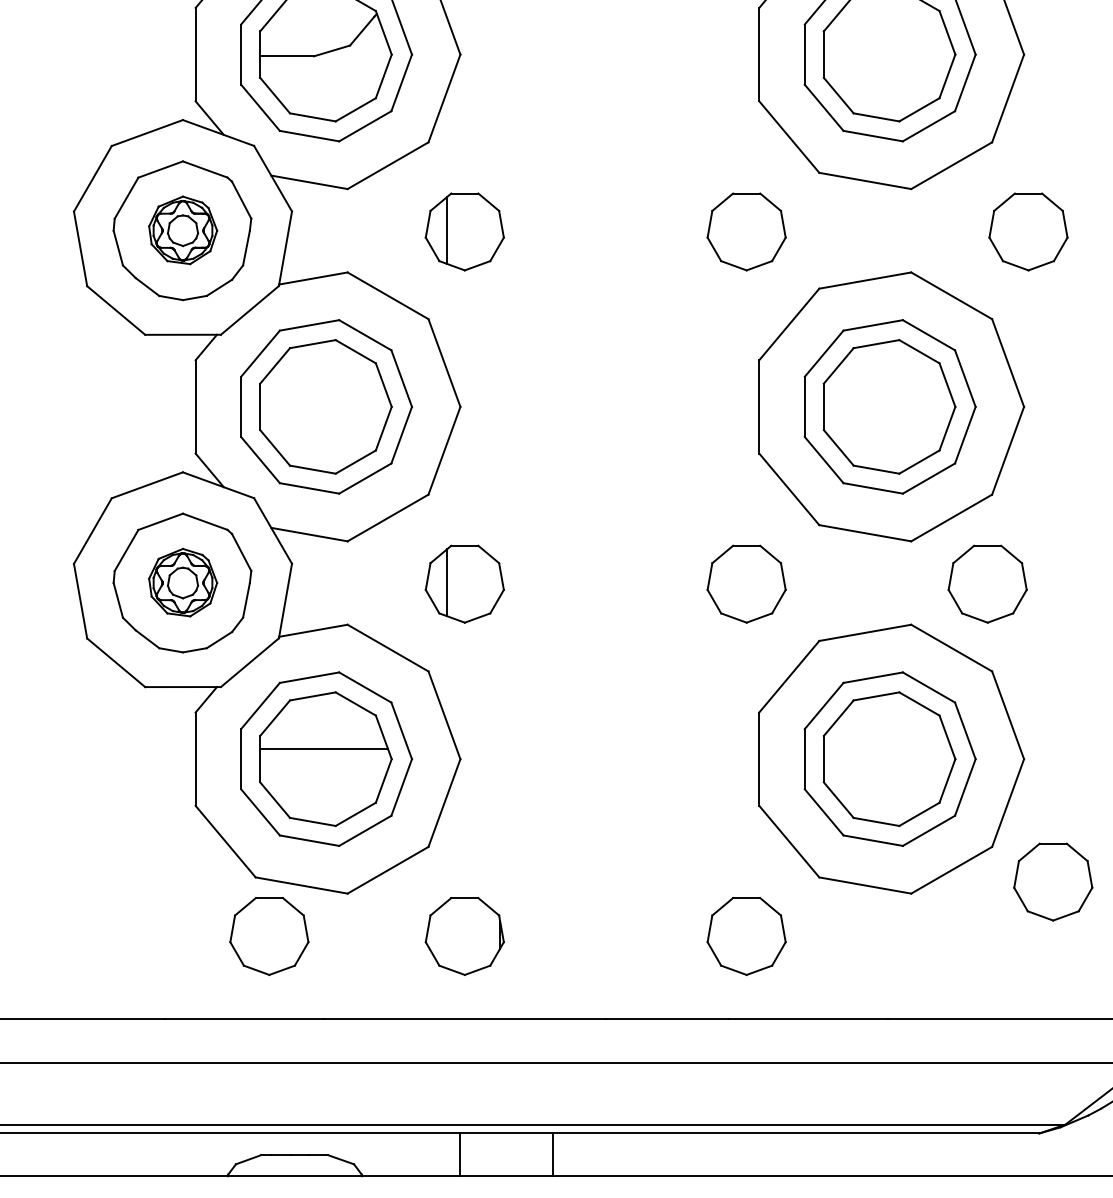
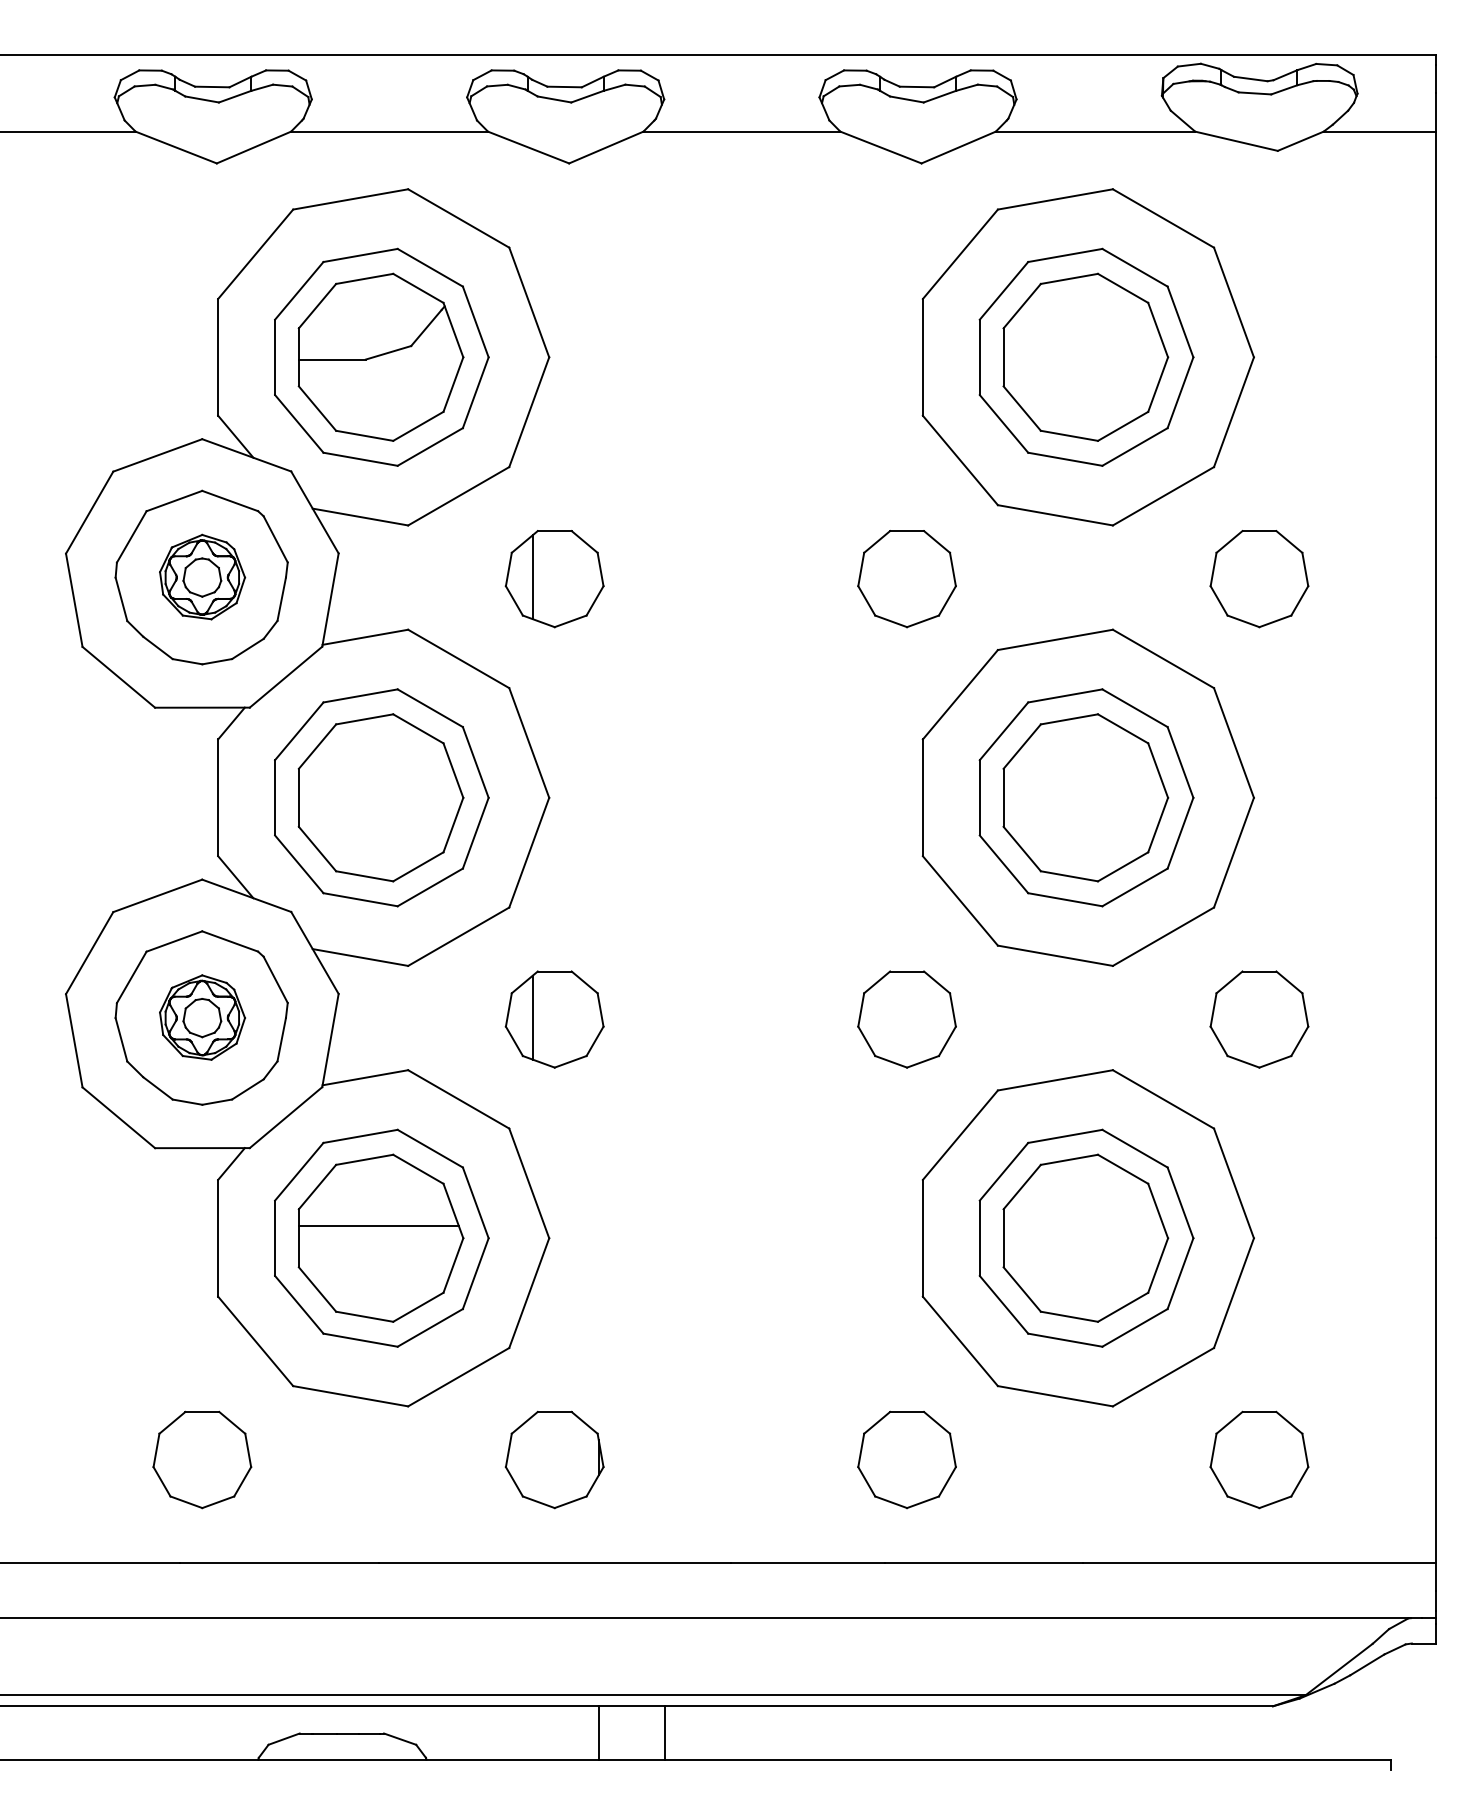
part: (987, 584) -> (1259, 1019), moved
part: (1053, 881) -> (1259, 1459), moved
part: (269, 936) -> (202, 1459), moved
line: (459, 1154) -> (598, 1732), moved

